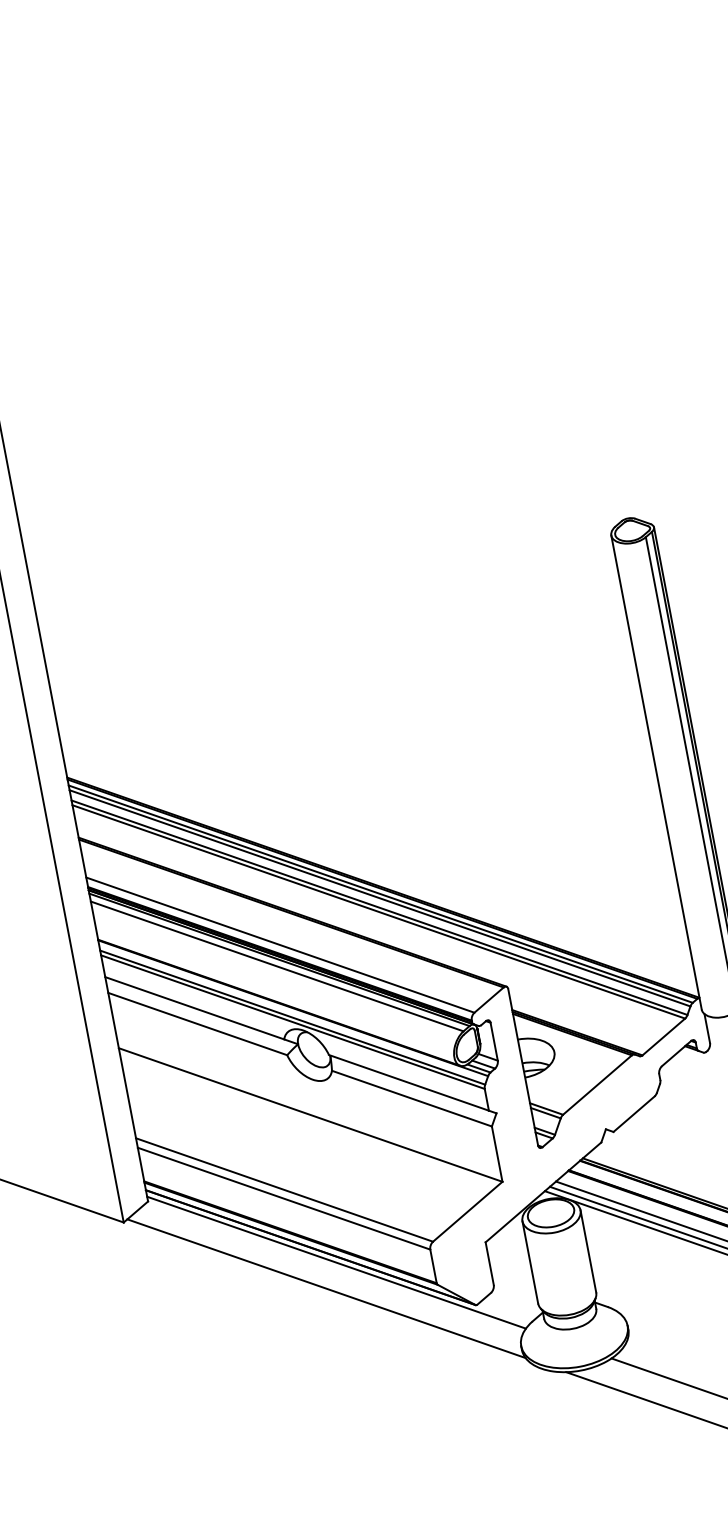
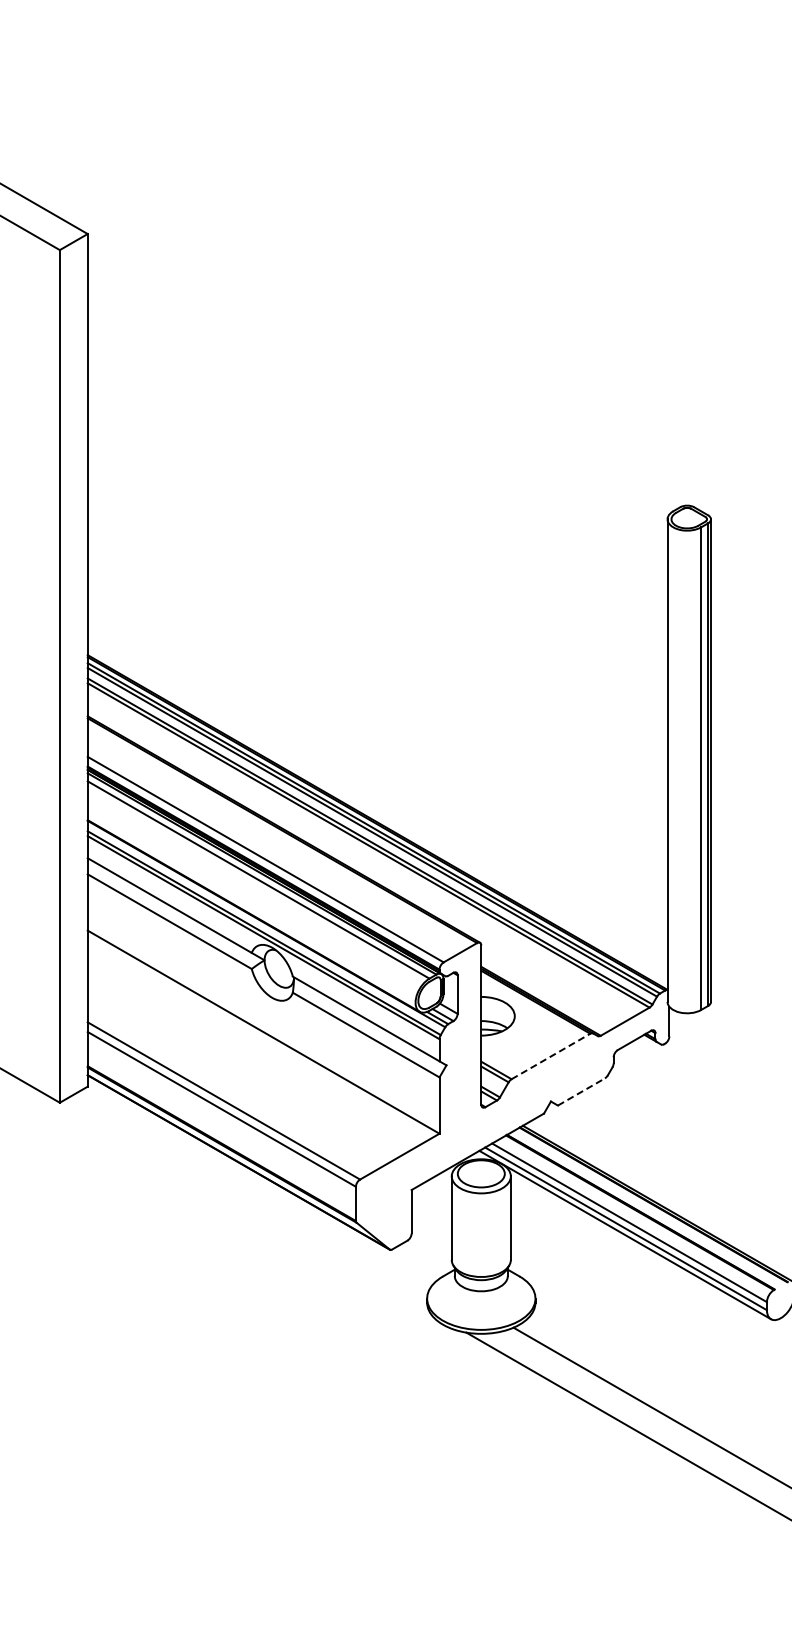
line: (597, 1084) -> (551, 1056), solid -> dashed
line: (634, 1113) -> (581, 1091), solid -> dashed
line: (336, 1262) -> (261, 1181), removed
line: (326, 1288) -> (246, 1205), removed

